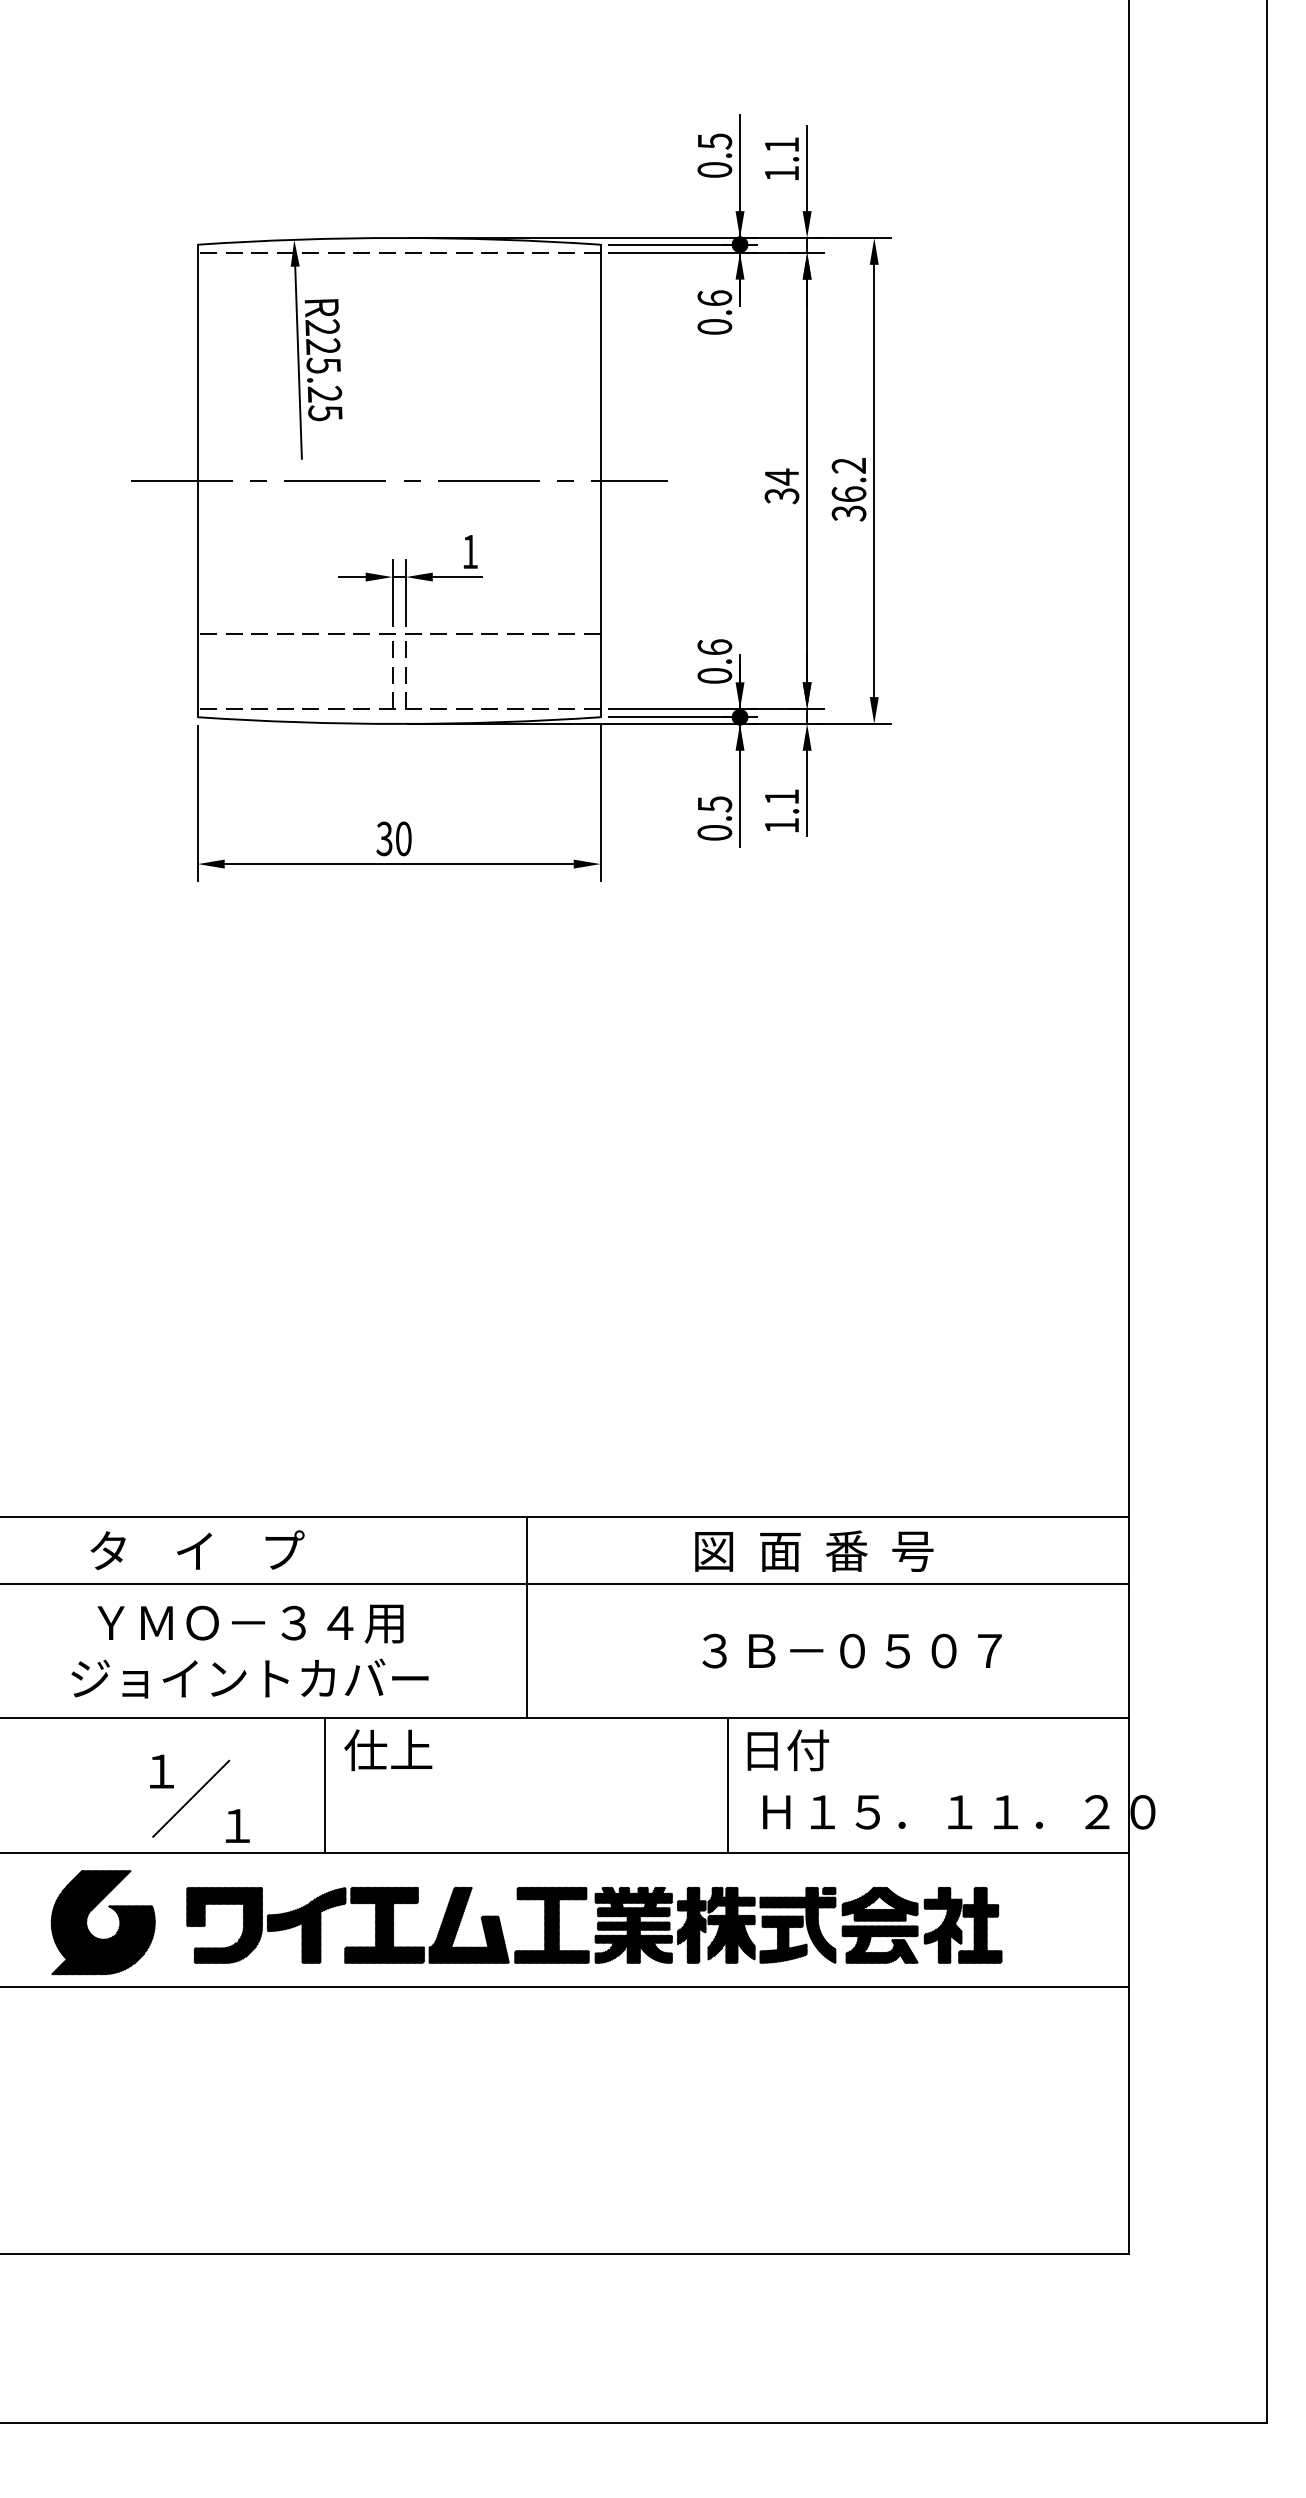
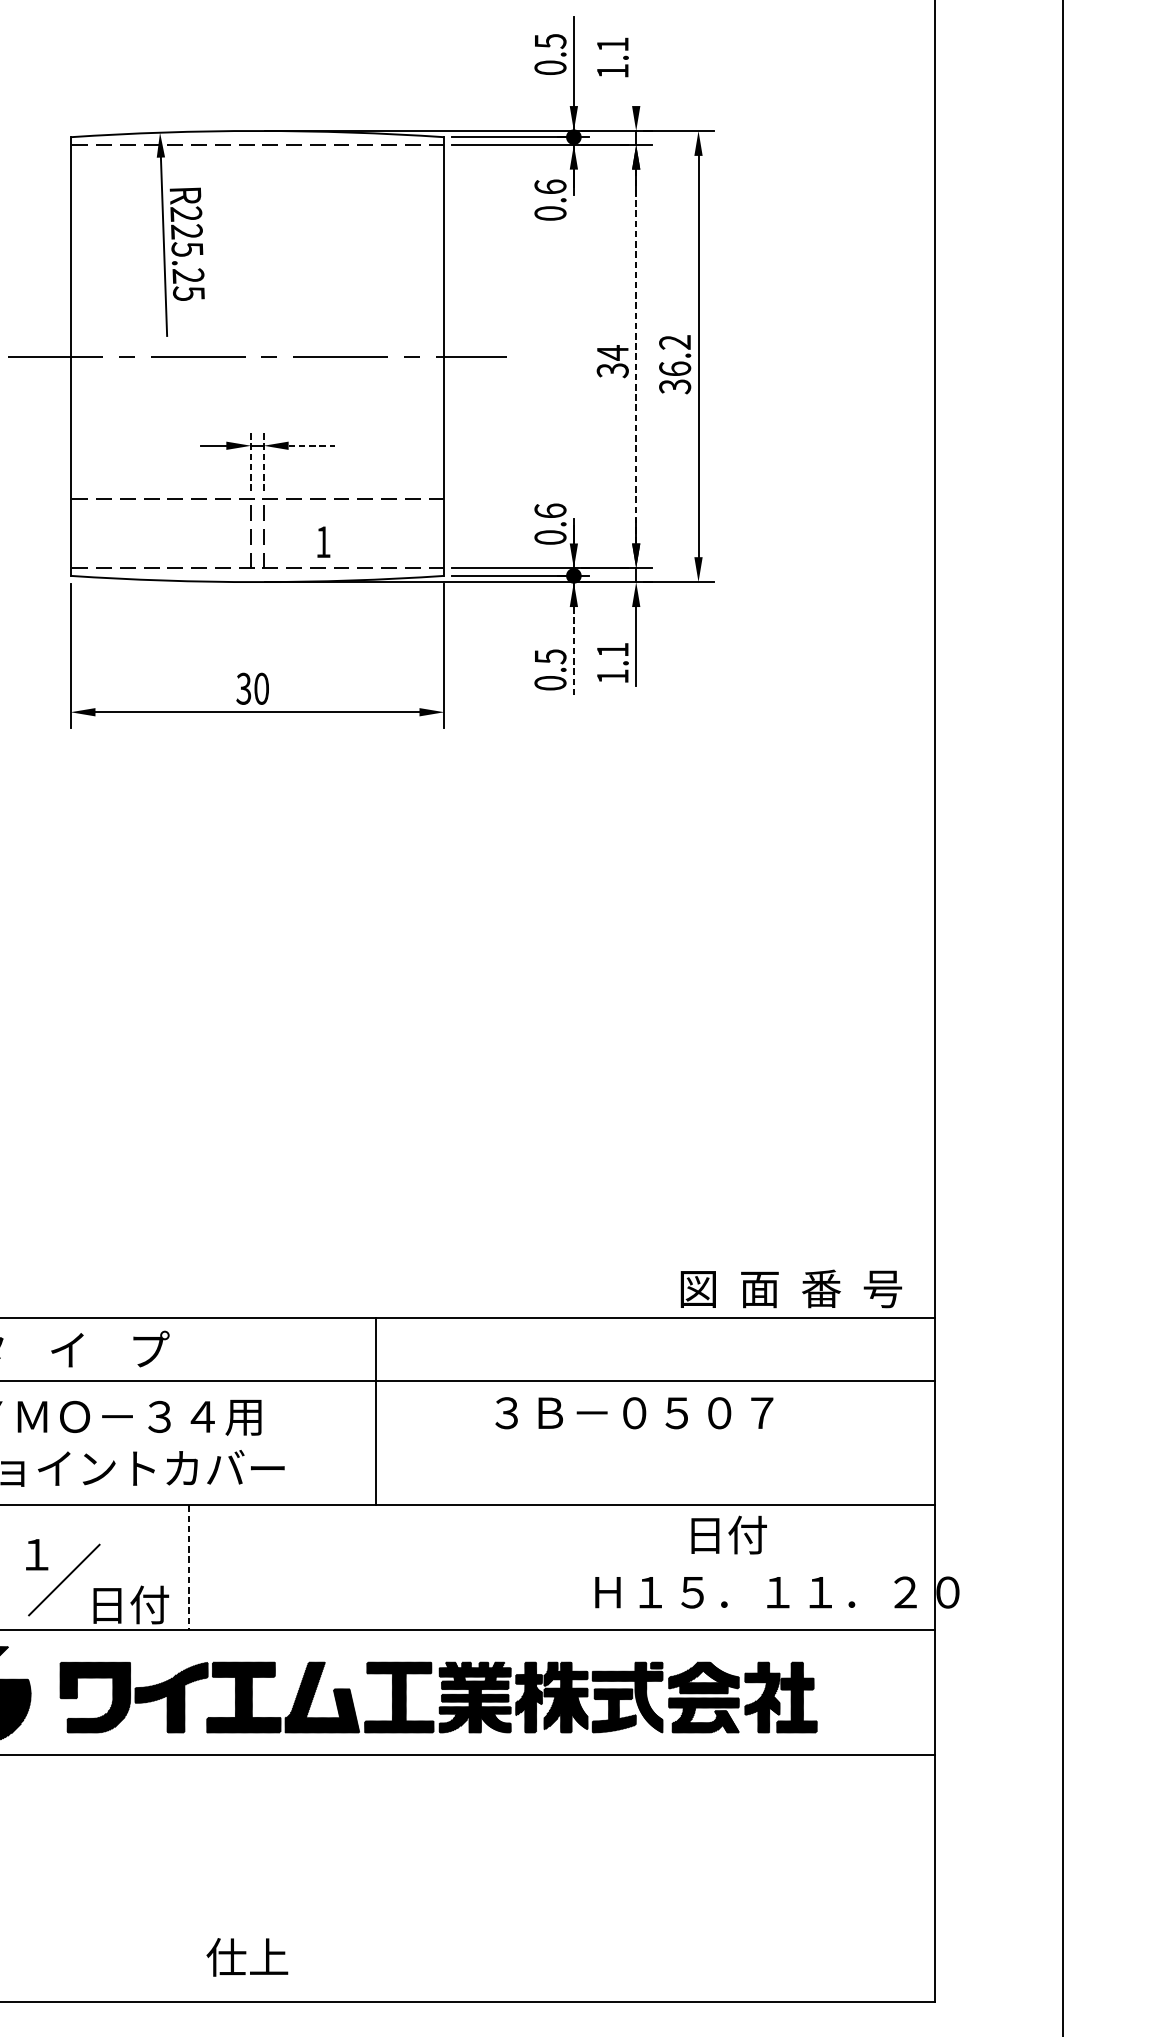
line: (807, 168) -> (636, 66), removed
line: (807, 481) -> (636, 357), solid -> dashed
text: (470, 551) -> (323, 541), moved
line: (457, 577) -> (311, 446), solid -> dashed
line: (392, 592) -> (251, 460), solid -> dashed
line: (405, 592) -> (263, 460), solid -> dashed
line: (740, 799) -> (574, 652), solid -> dashed
text: (814, 1550) -> (791, 1288), moved
text: (851, 1650) -> (633, 1412), moved
text: (388, 1750) -> (247, 1957), moved
text: (787, 1750) -> (728, 1535), moved
line: (325, 1785) -> (189, 1567), solid -> dashed
line: (728, 1785) -> (563, 1567), removed
text: (262, 1825) -> (130, 1604), １ -> 日付

